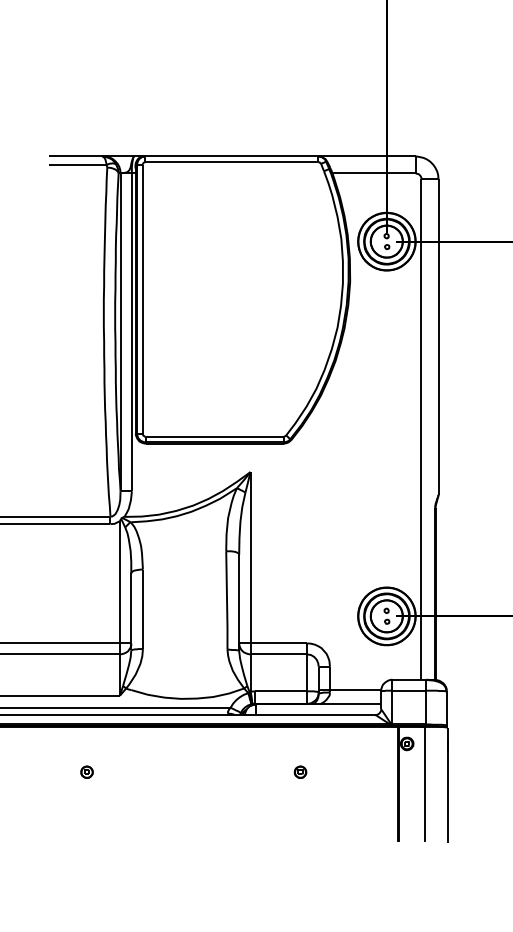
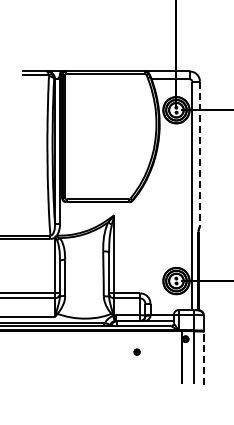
line: (437, 336) -> (199, 153), solid -> dashed
part: (86, 770) -> (39, 351), removed
line: (448, 784) -> (204, 357), solid -> dashed

